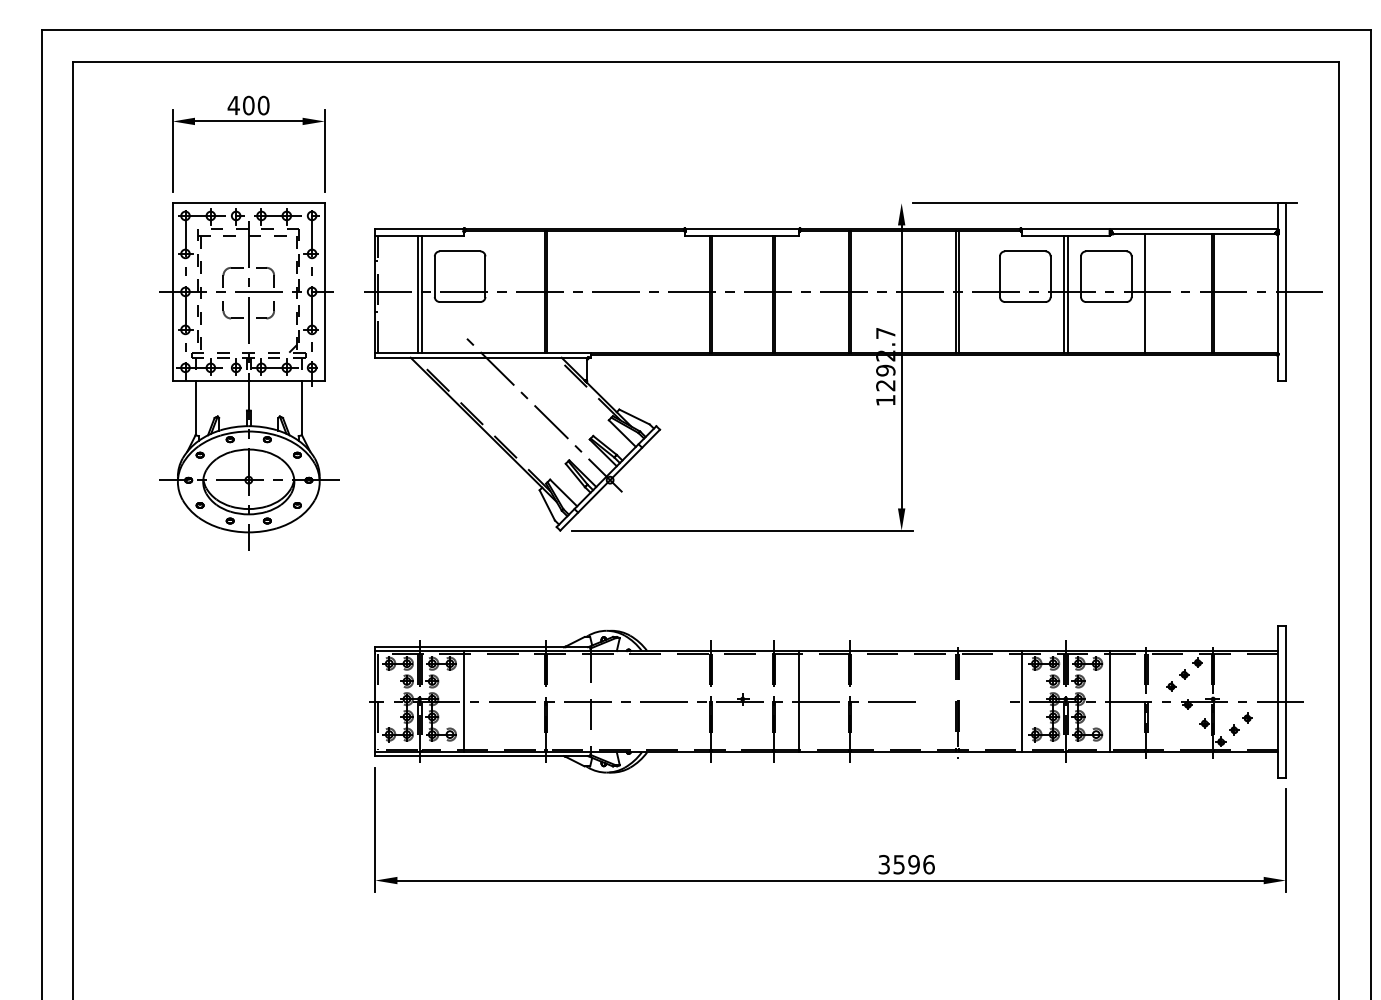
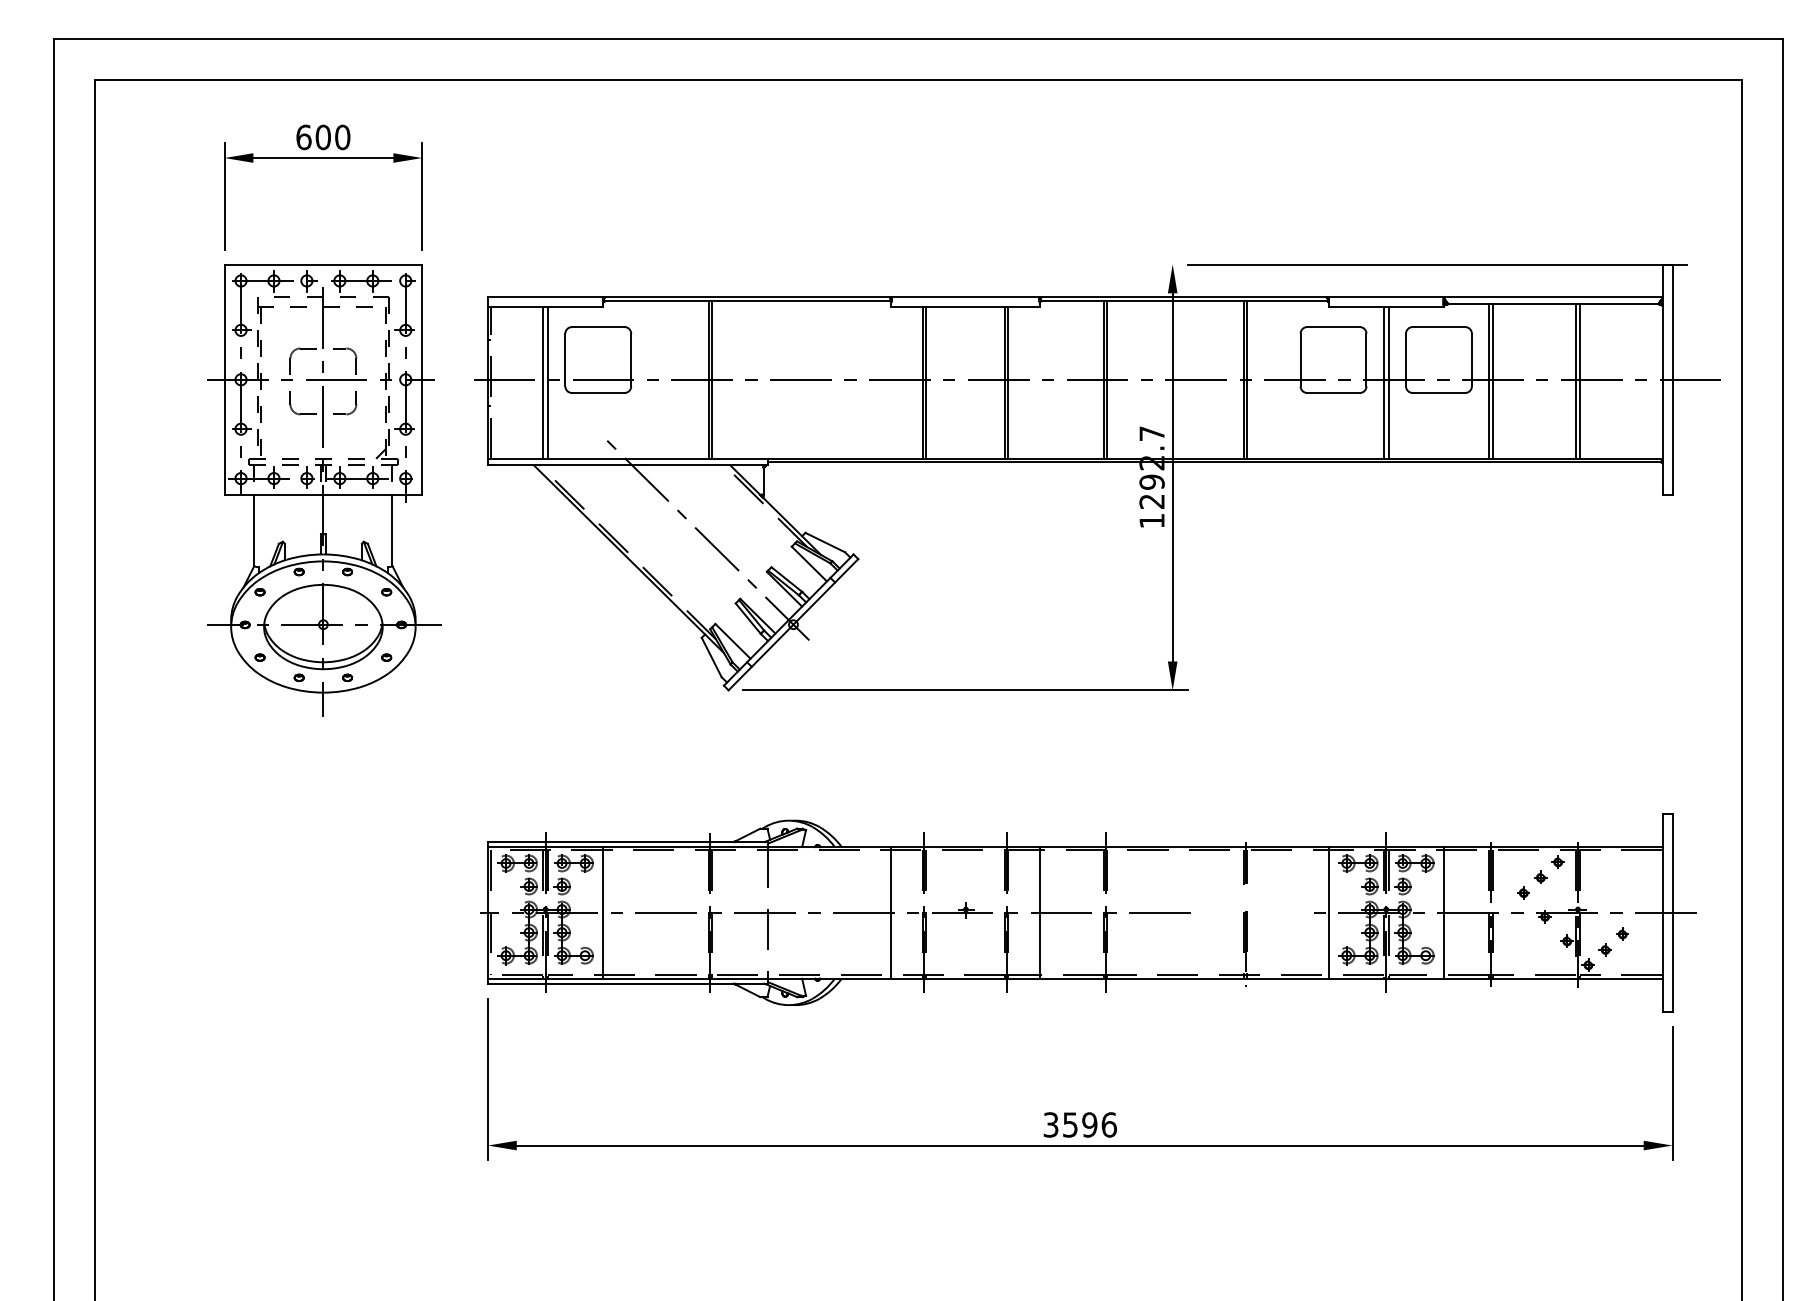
text: (233, 105) -> (303, 137), 400 -> 600
line: (1147, 293) -> (1492, 381), added
line: (685, 701) -> (891, 912), added
text: (906, 864) -> (1079, 1124), moved

